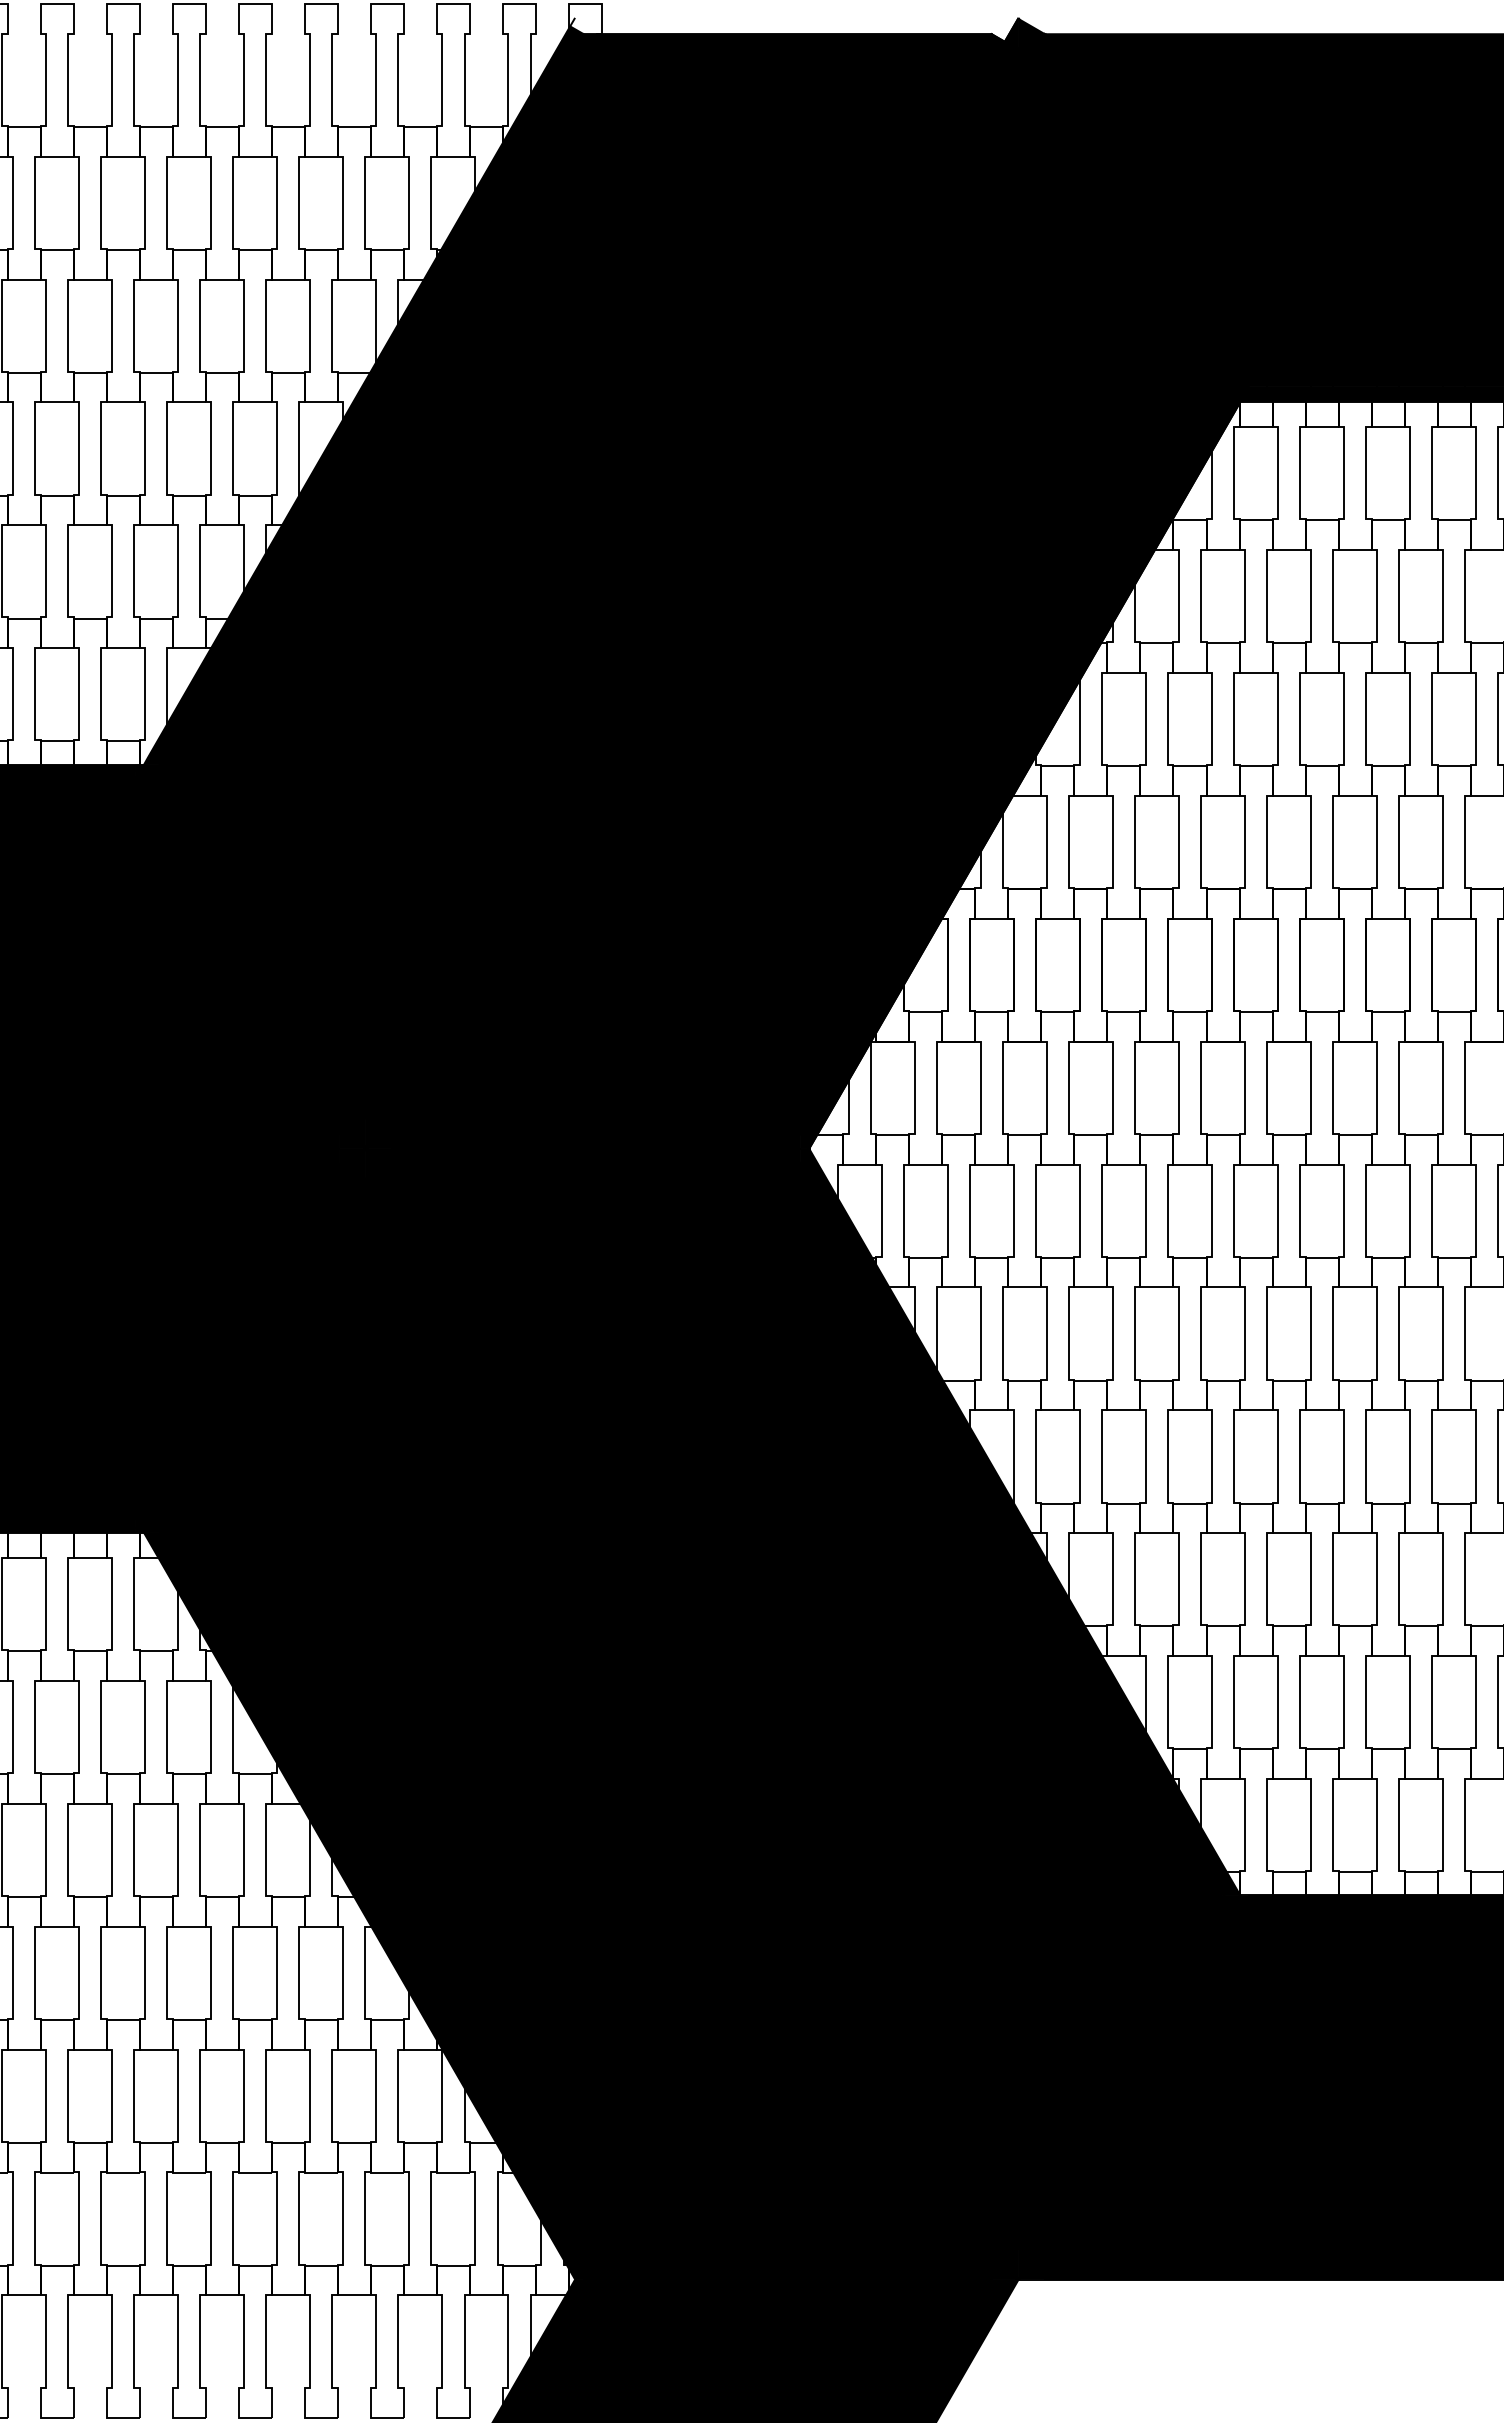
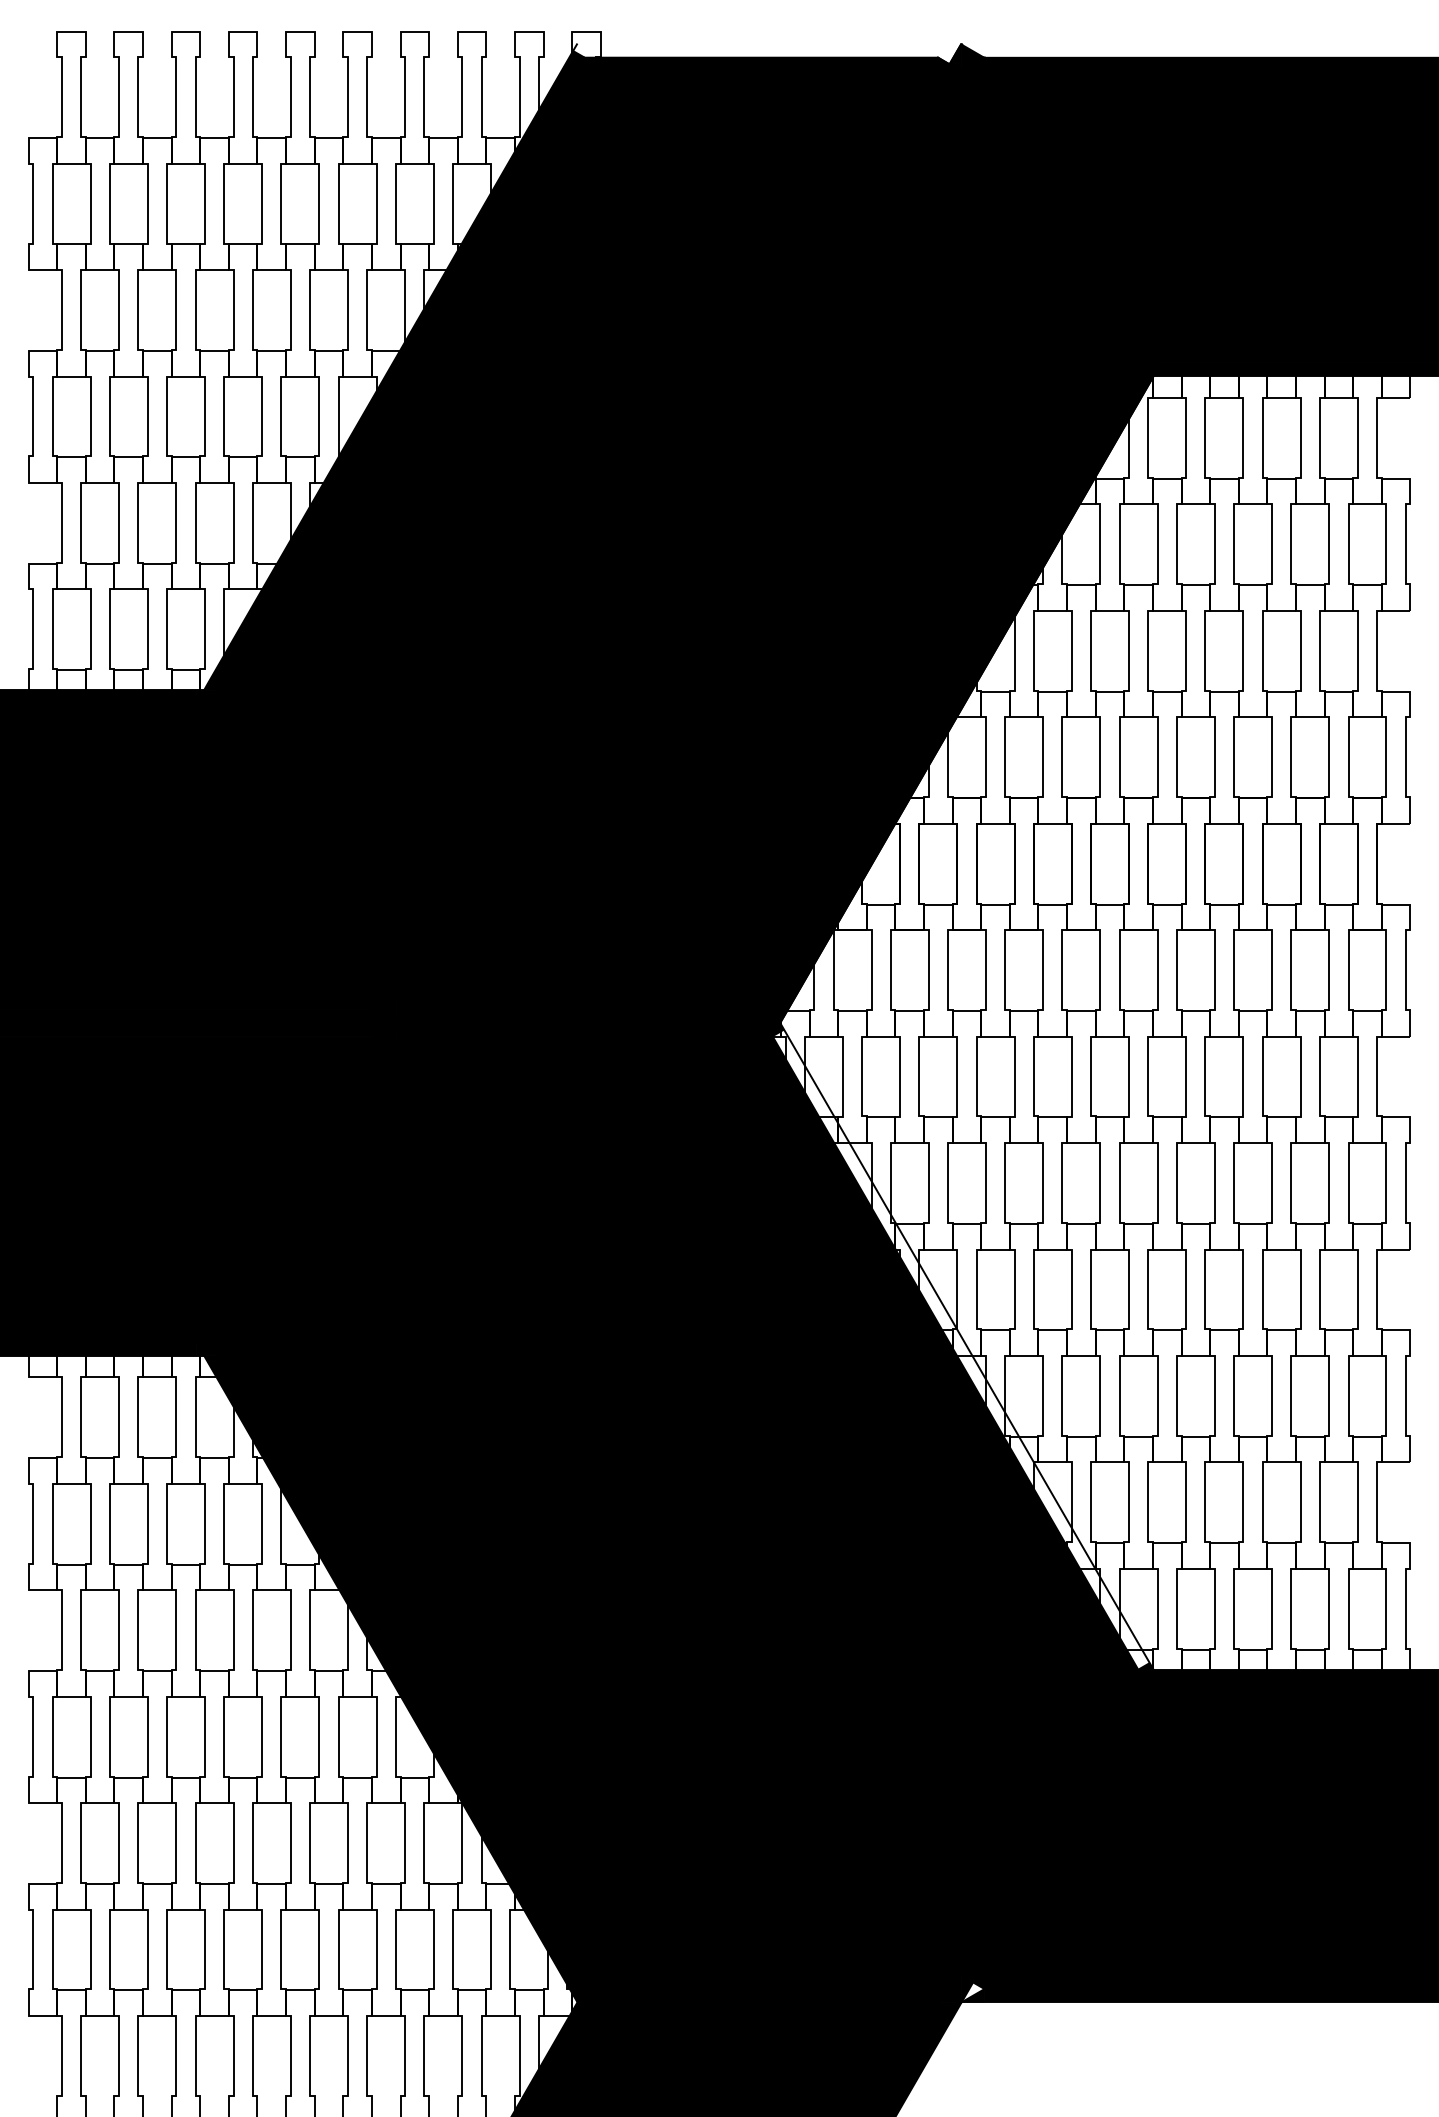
fill: (1017, 1525) -> (960, 1349), removed
fill: (1031, 2268) -> (972, 1992), removed

